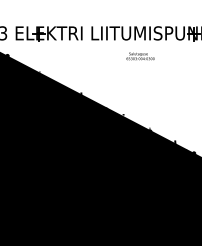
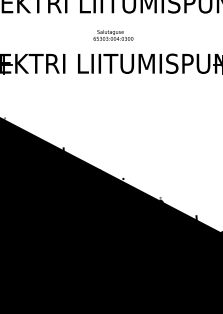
text: (140, 56) -> (113, 35), moved

